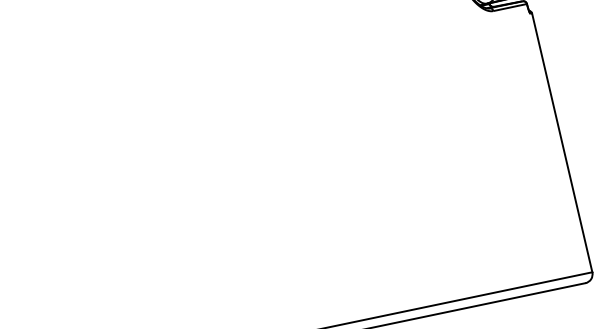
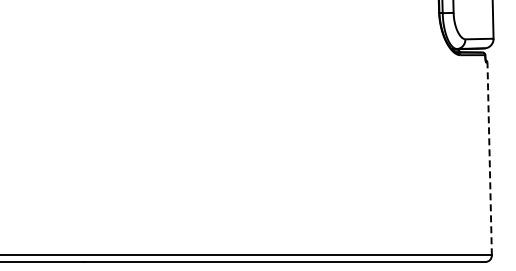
line: (561, 142) -> (489, 158), solid -> dashed

